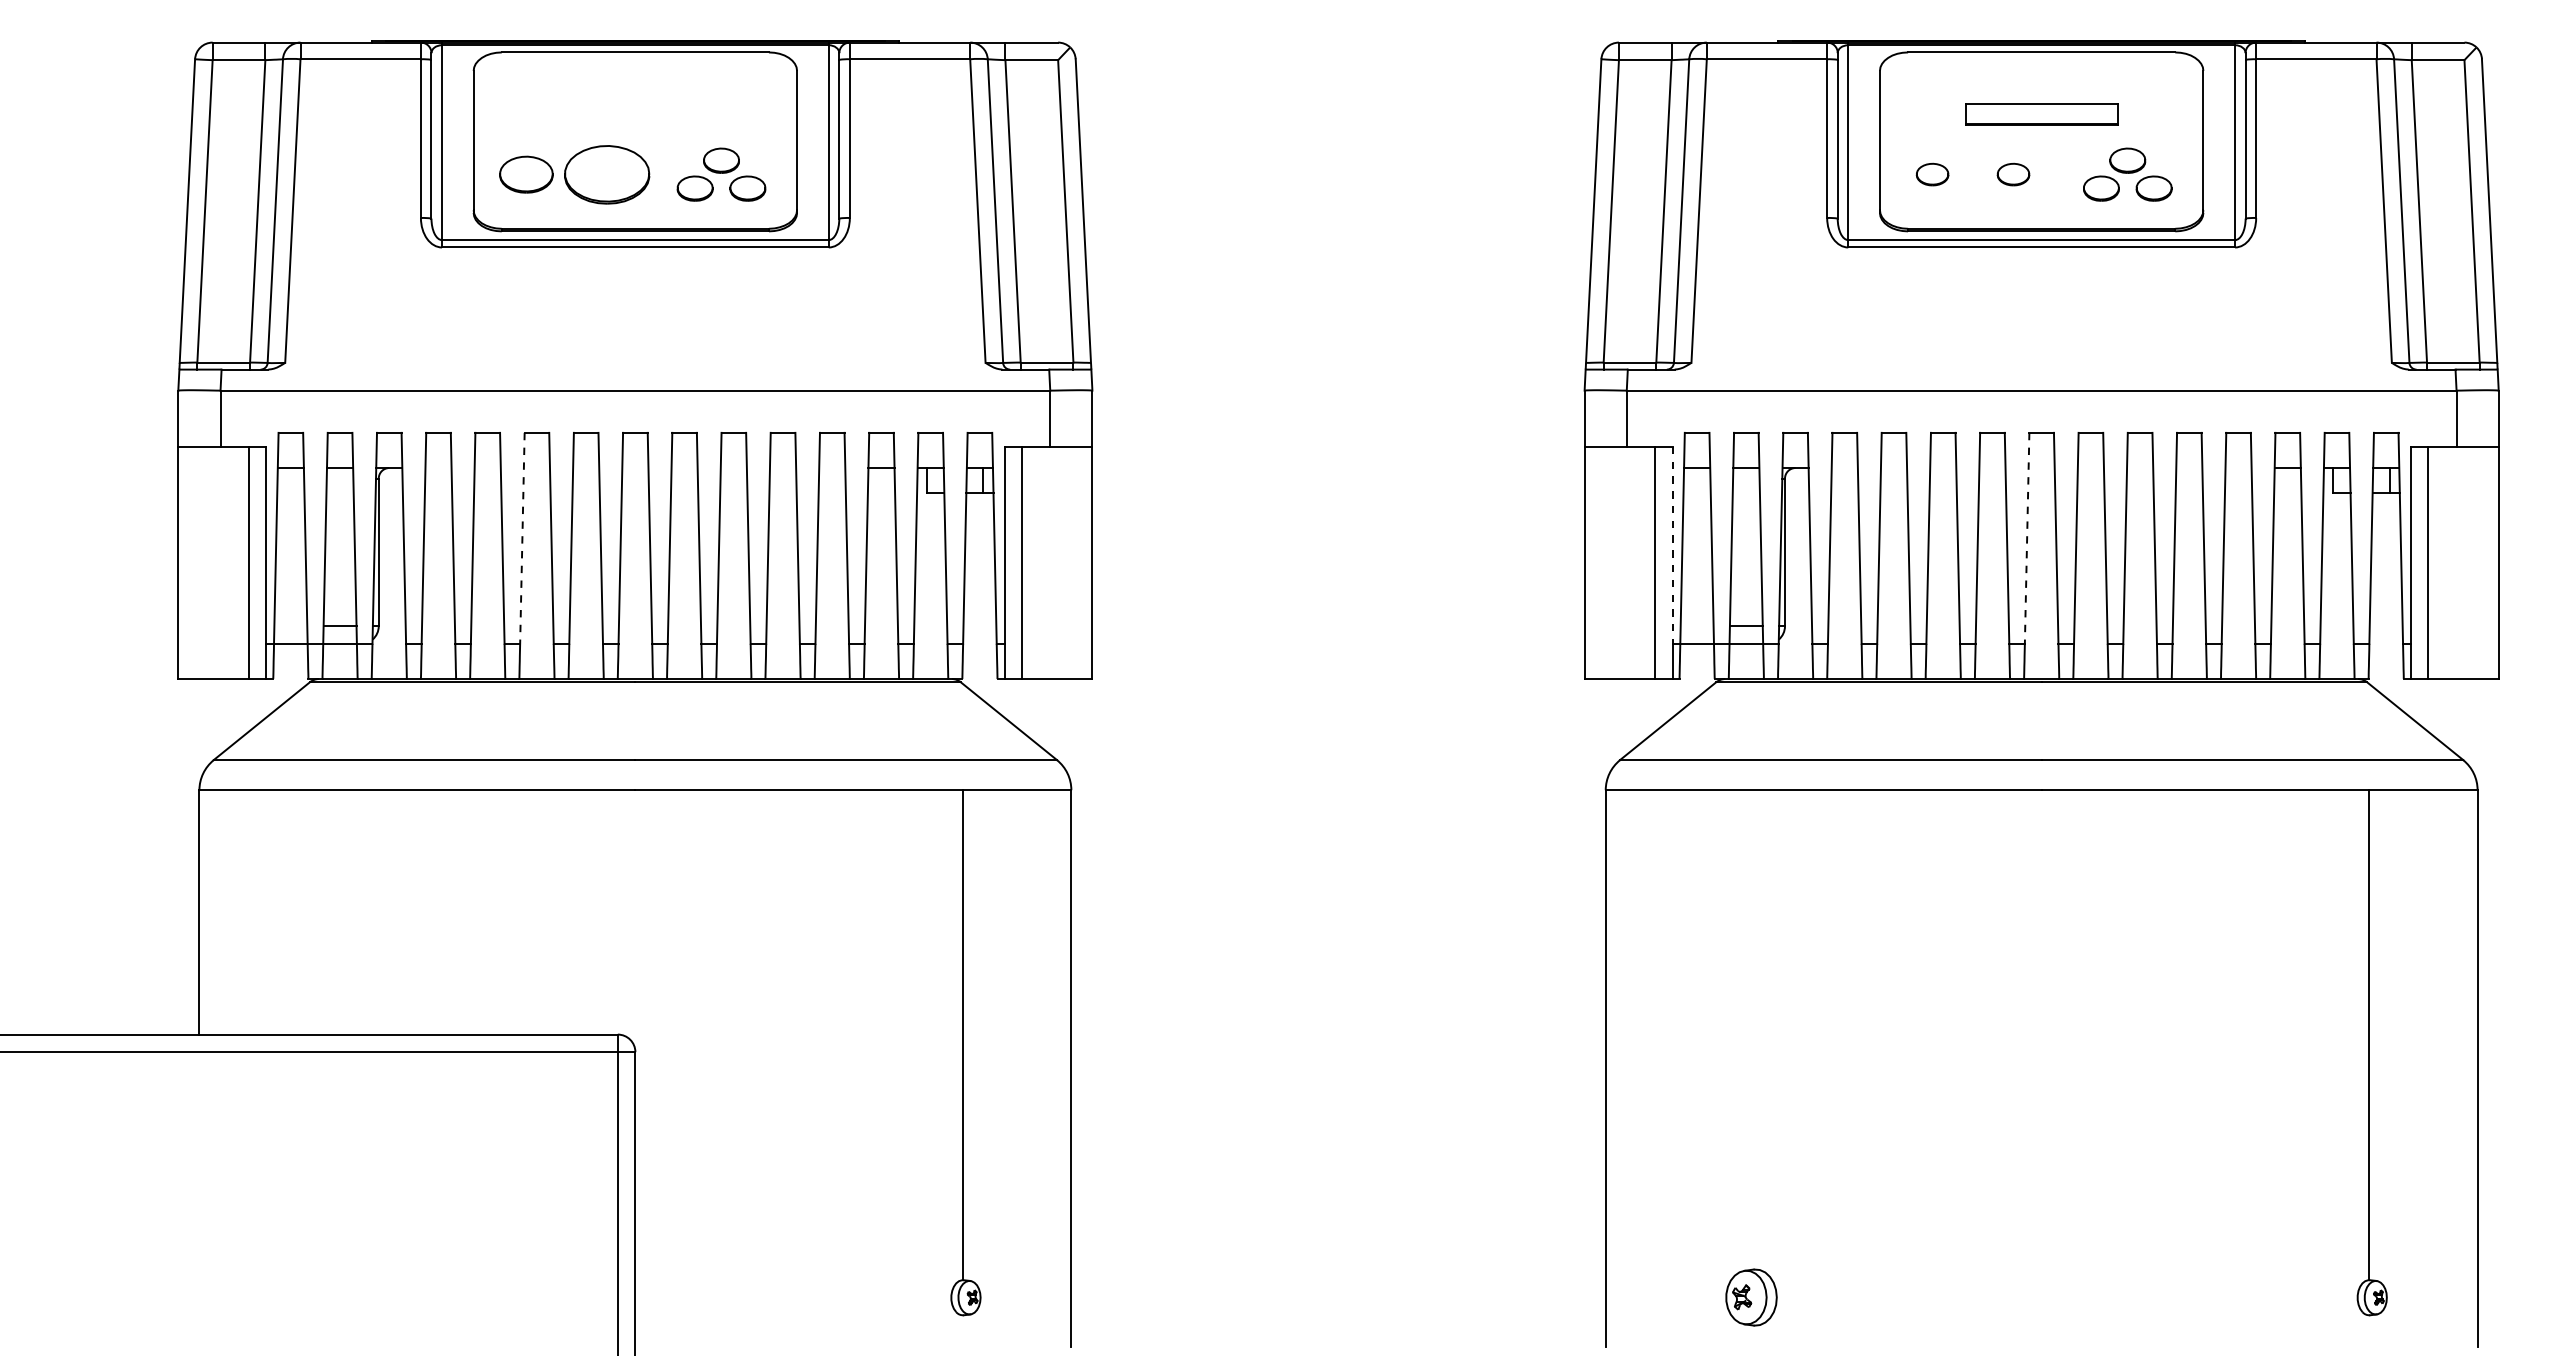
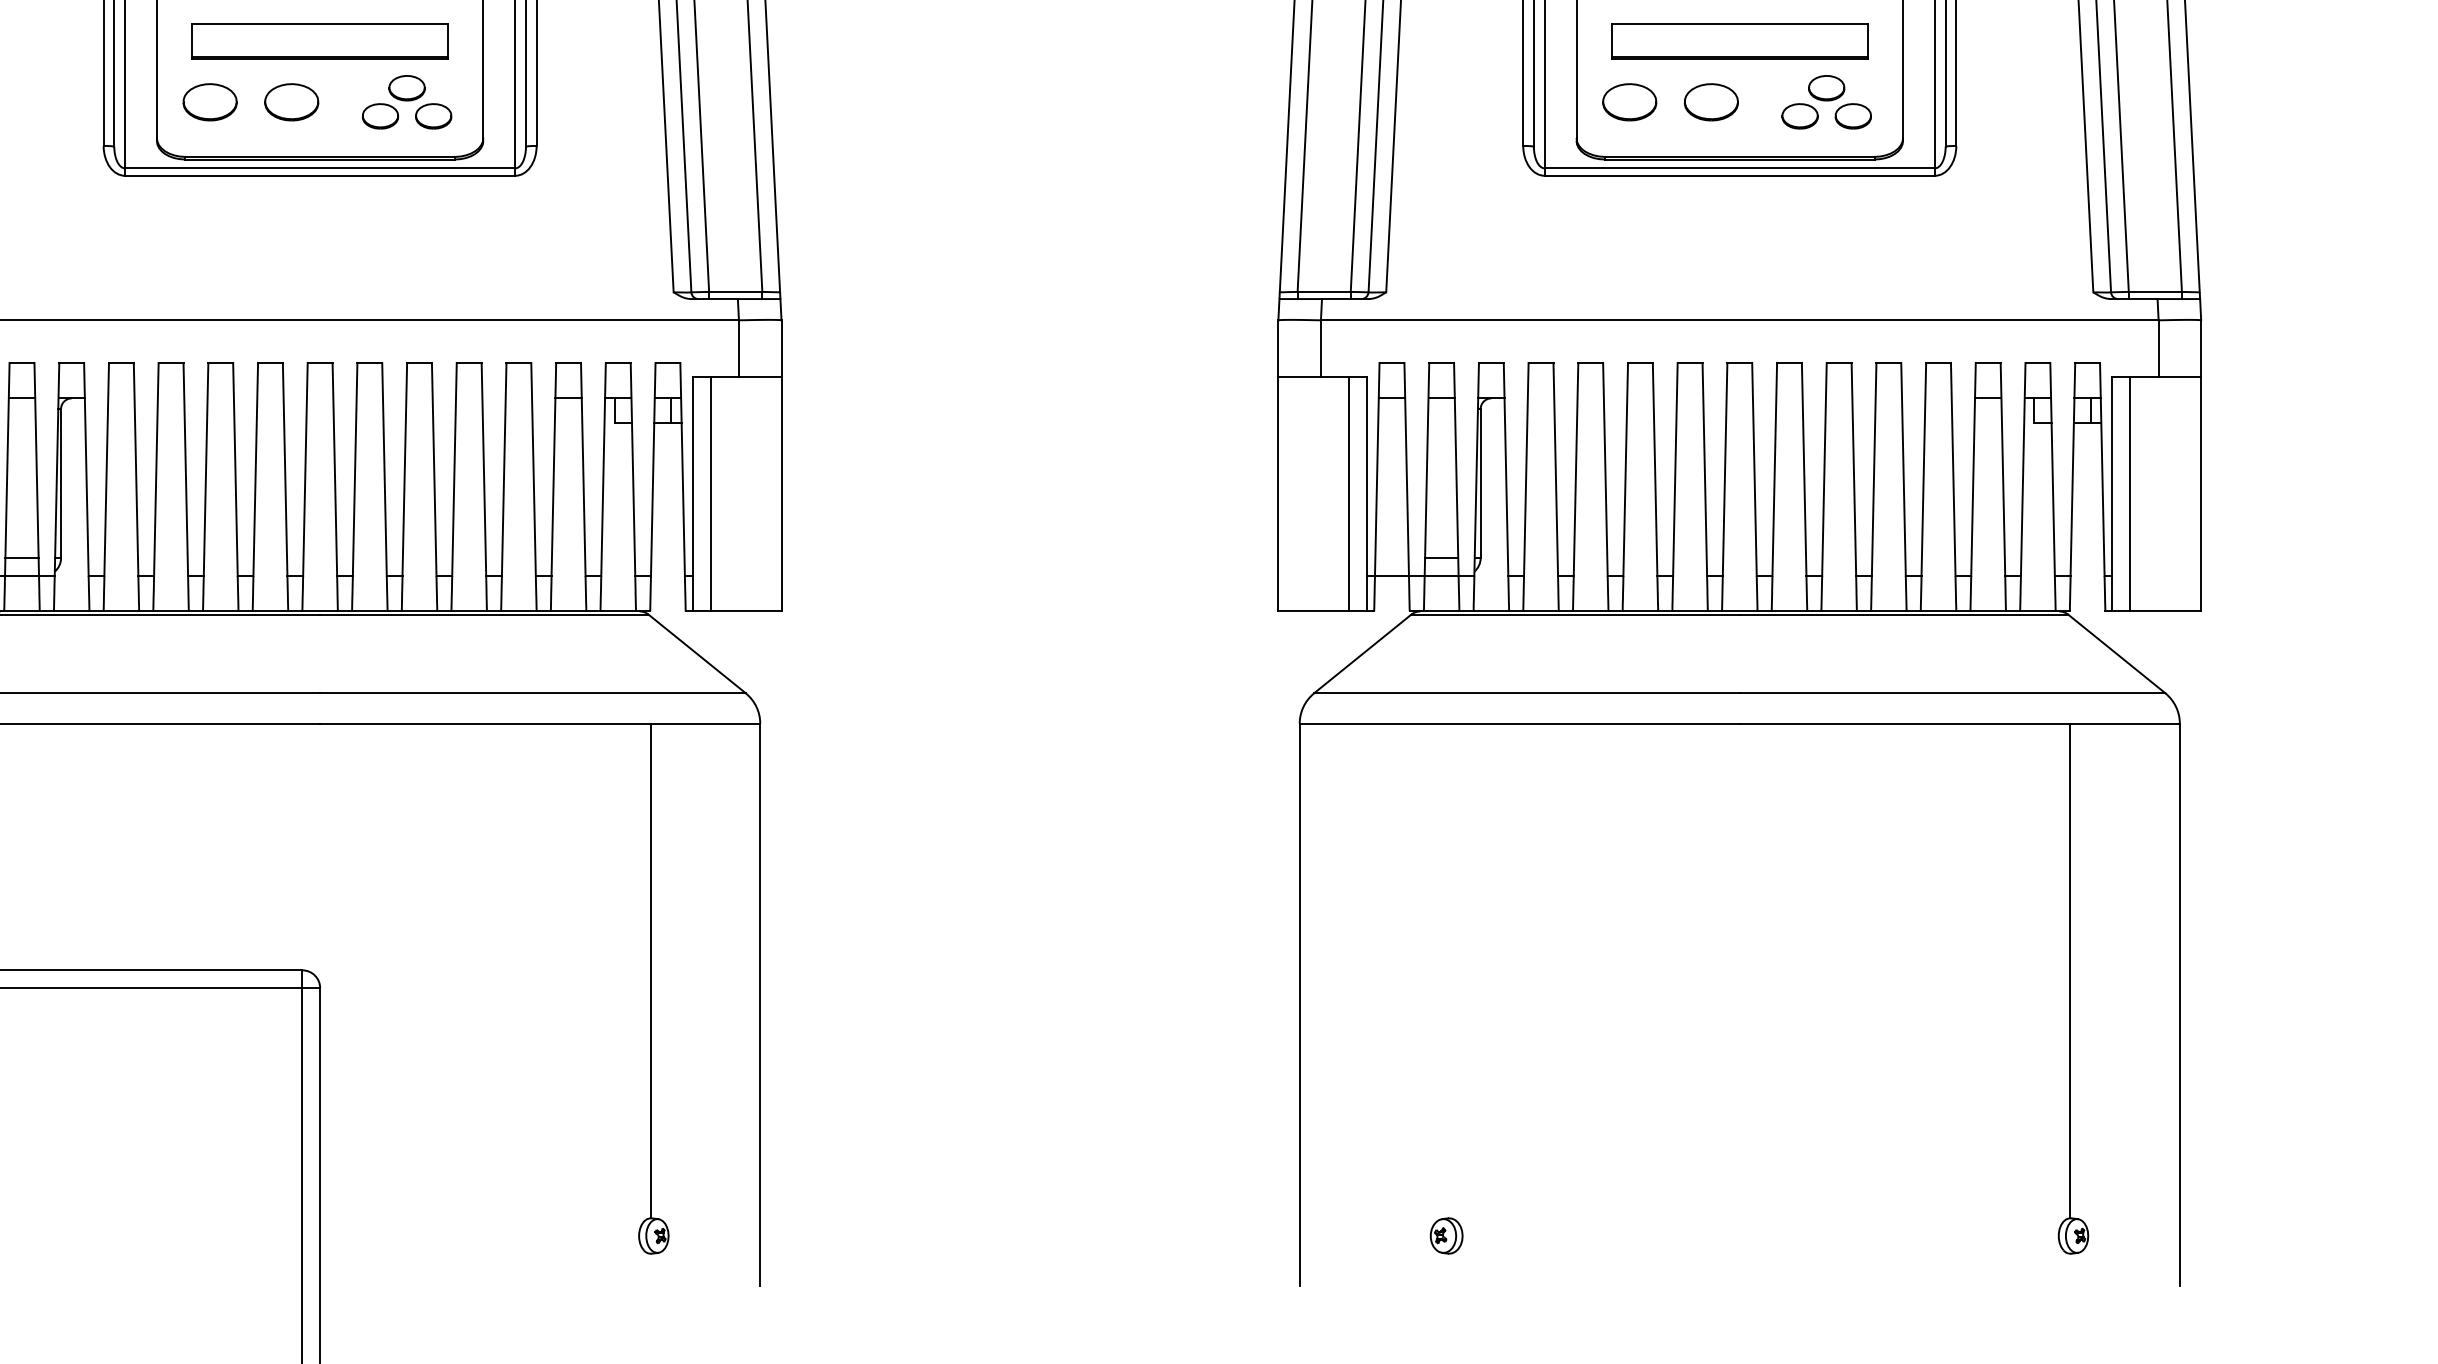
part: (635, 114) -> (320, 41), added
part: (2041, 114) -> (1739, 41), size x1.67
part: (607, 174) -> (291, 102), size x0.62
part: (1932, 174) -> (1629, 102), size x1.67
part: (2013, 174) -> (1711, 102), size x1.67
line: (522, 538) -> (206, 469), dashed -> solid
line: (2027, 538) -> (1725, 469), dashed -> solid
line: (1672, 545) -> (1367, 476), dashed -> solid
part: (1750, 1297) -> (1445, 1235), size x0.62

